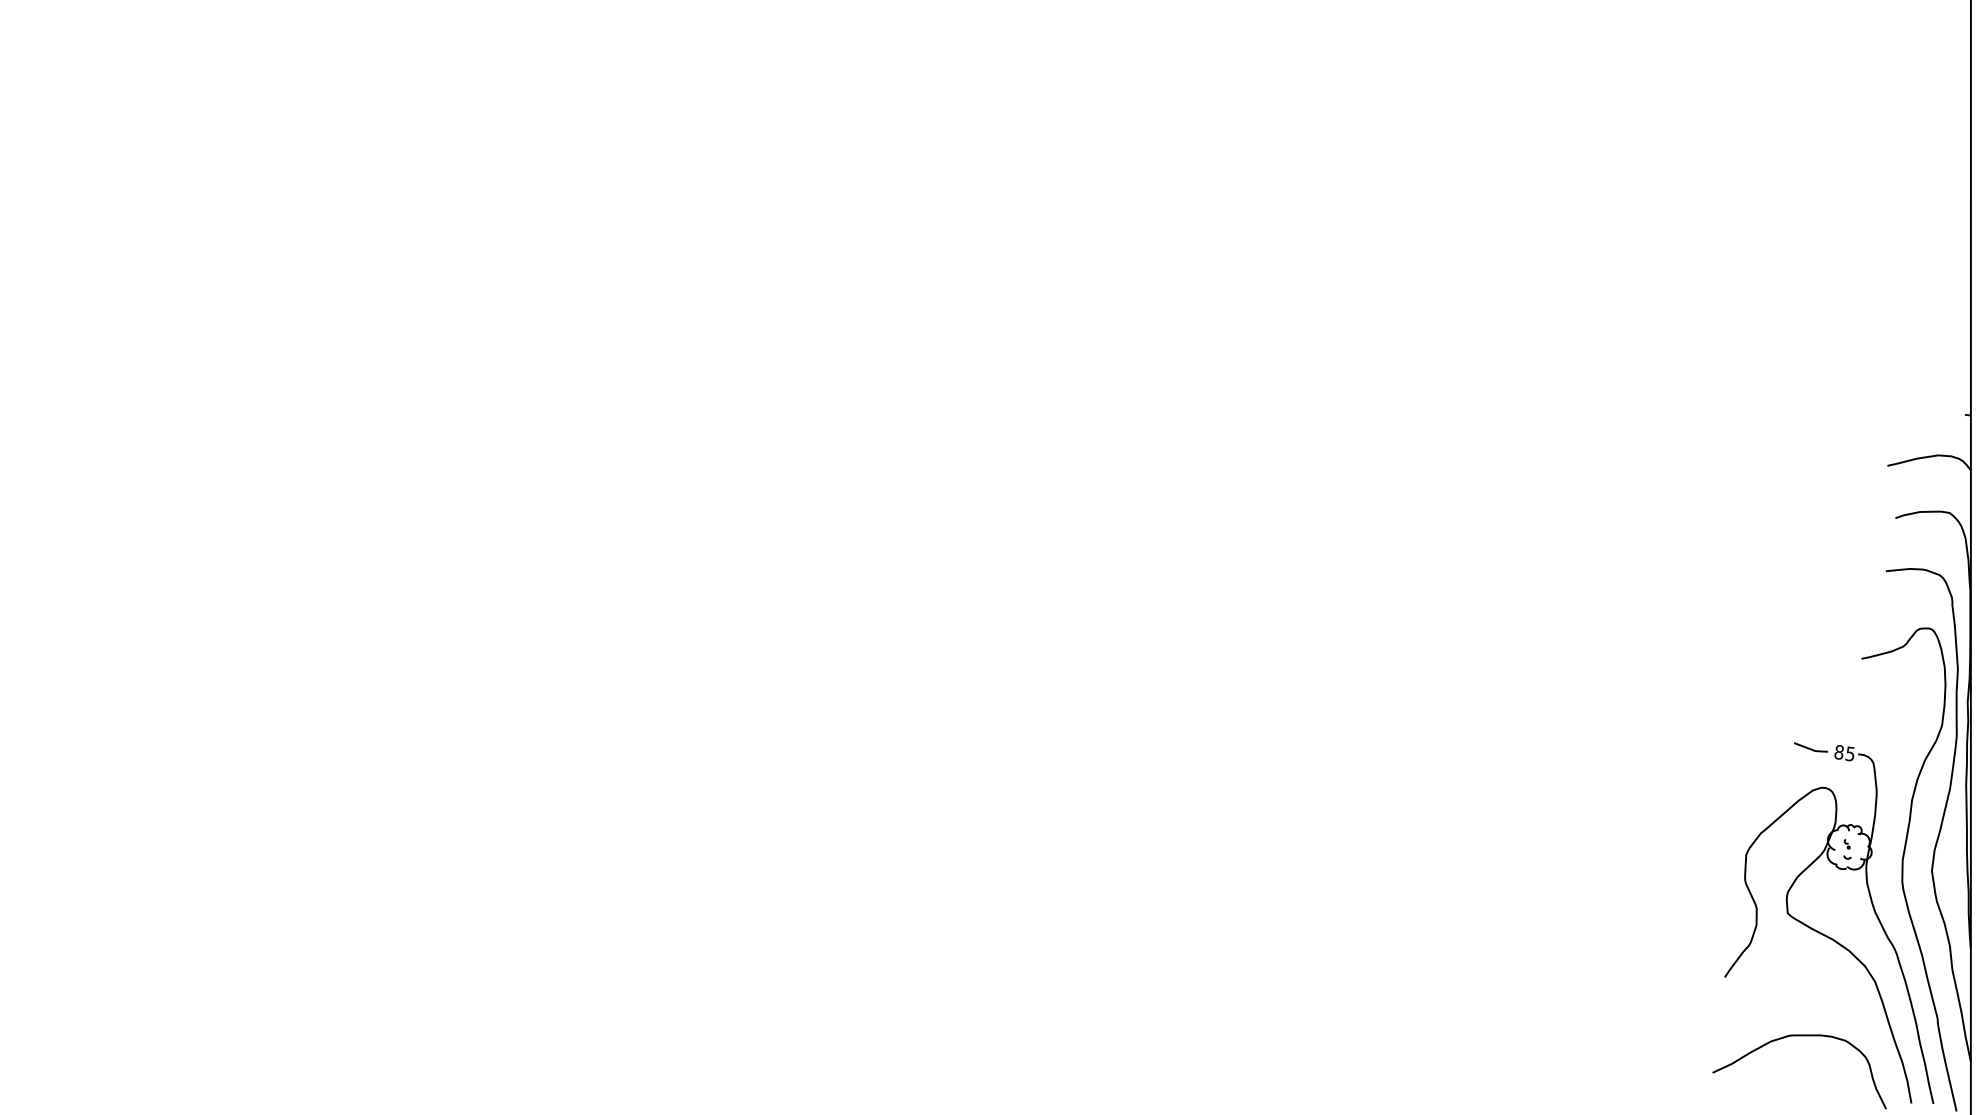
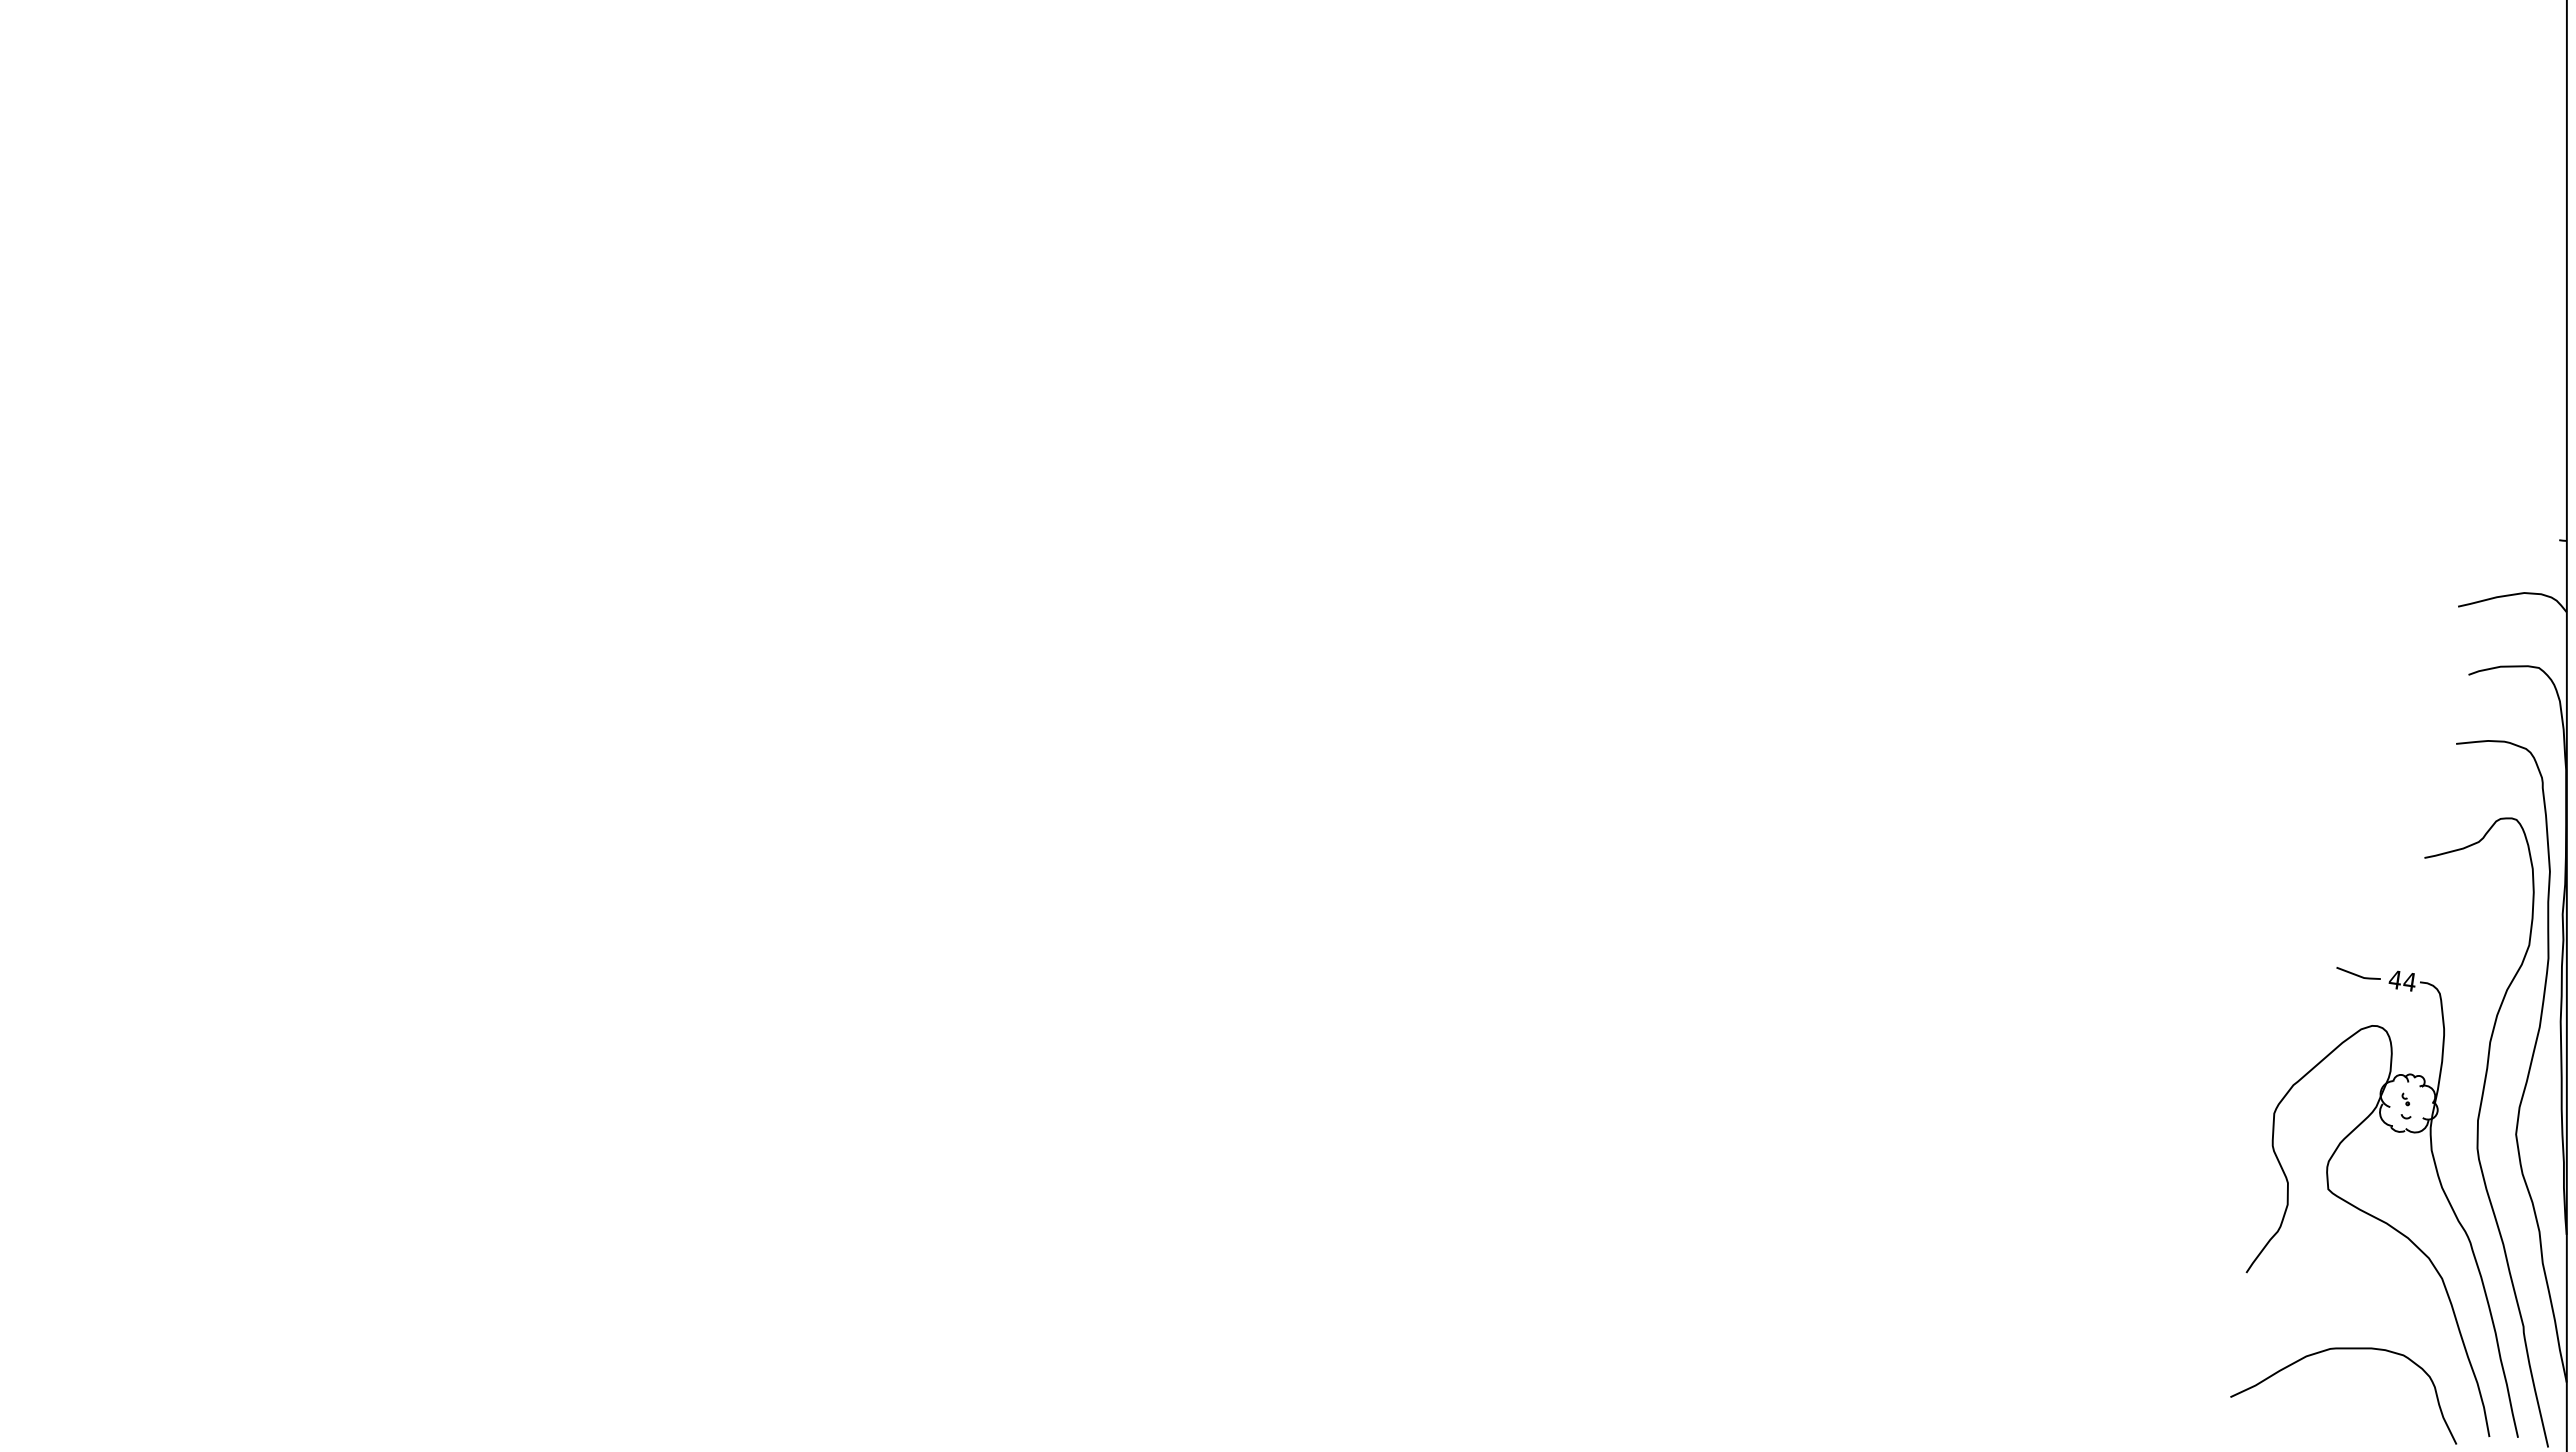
text: (1843, 752) -> (2401, 980), 85 -> 44

